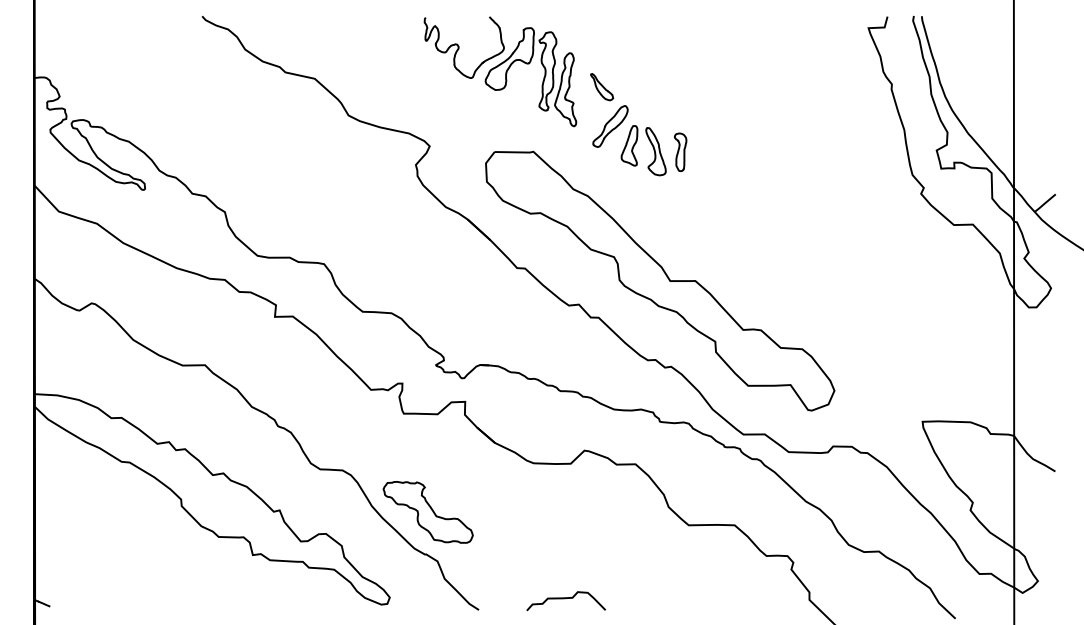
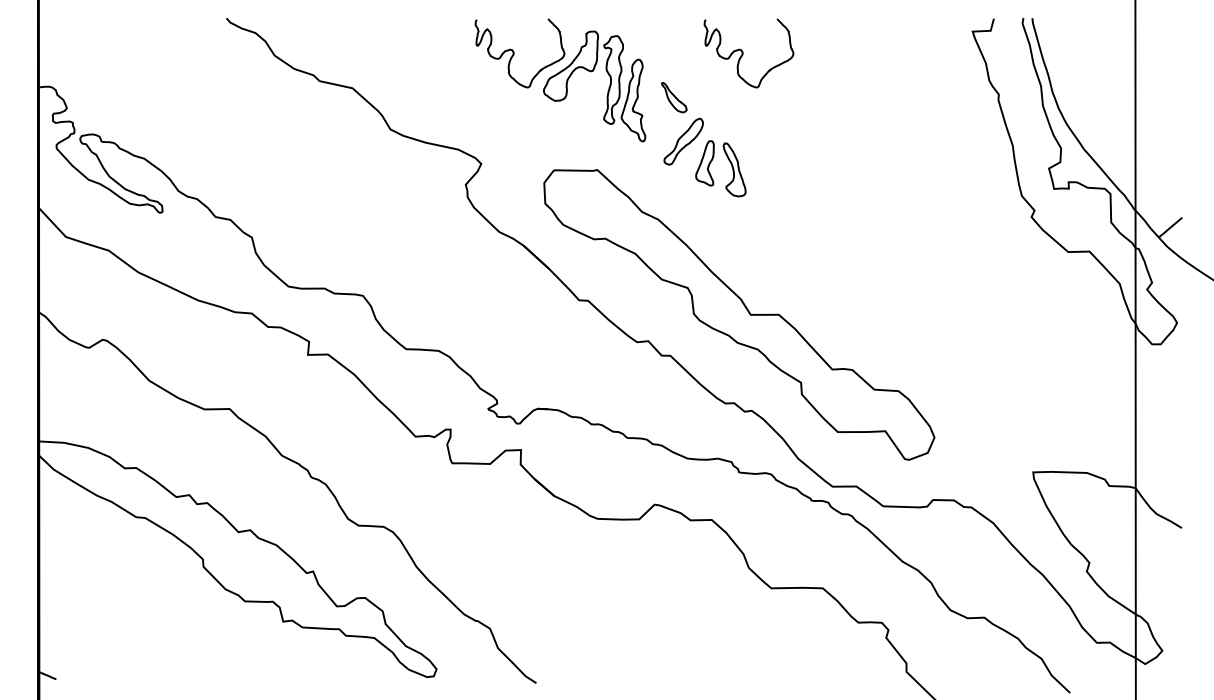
part: (668, 47) -> (748, 53), added
part: (679, 152) -> (761, 170), removed
part: (428, 512) -> (479, 573), removed
curve: (565, 598) -> (633, 670), removed

